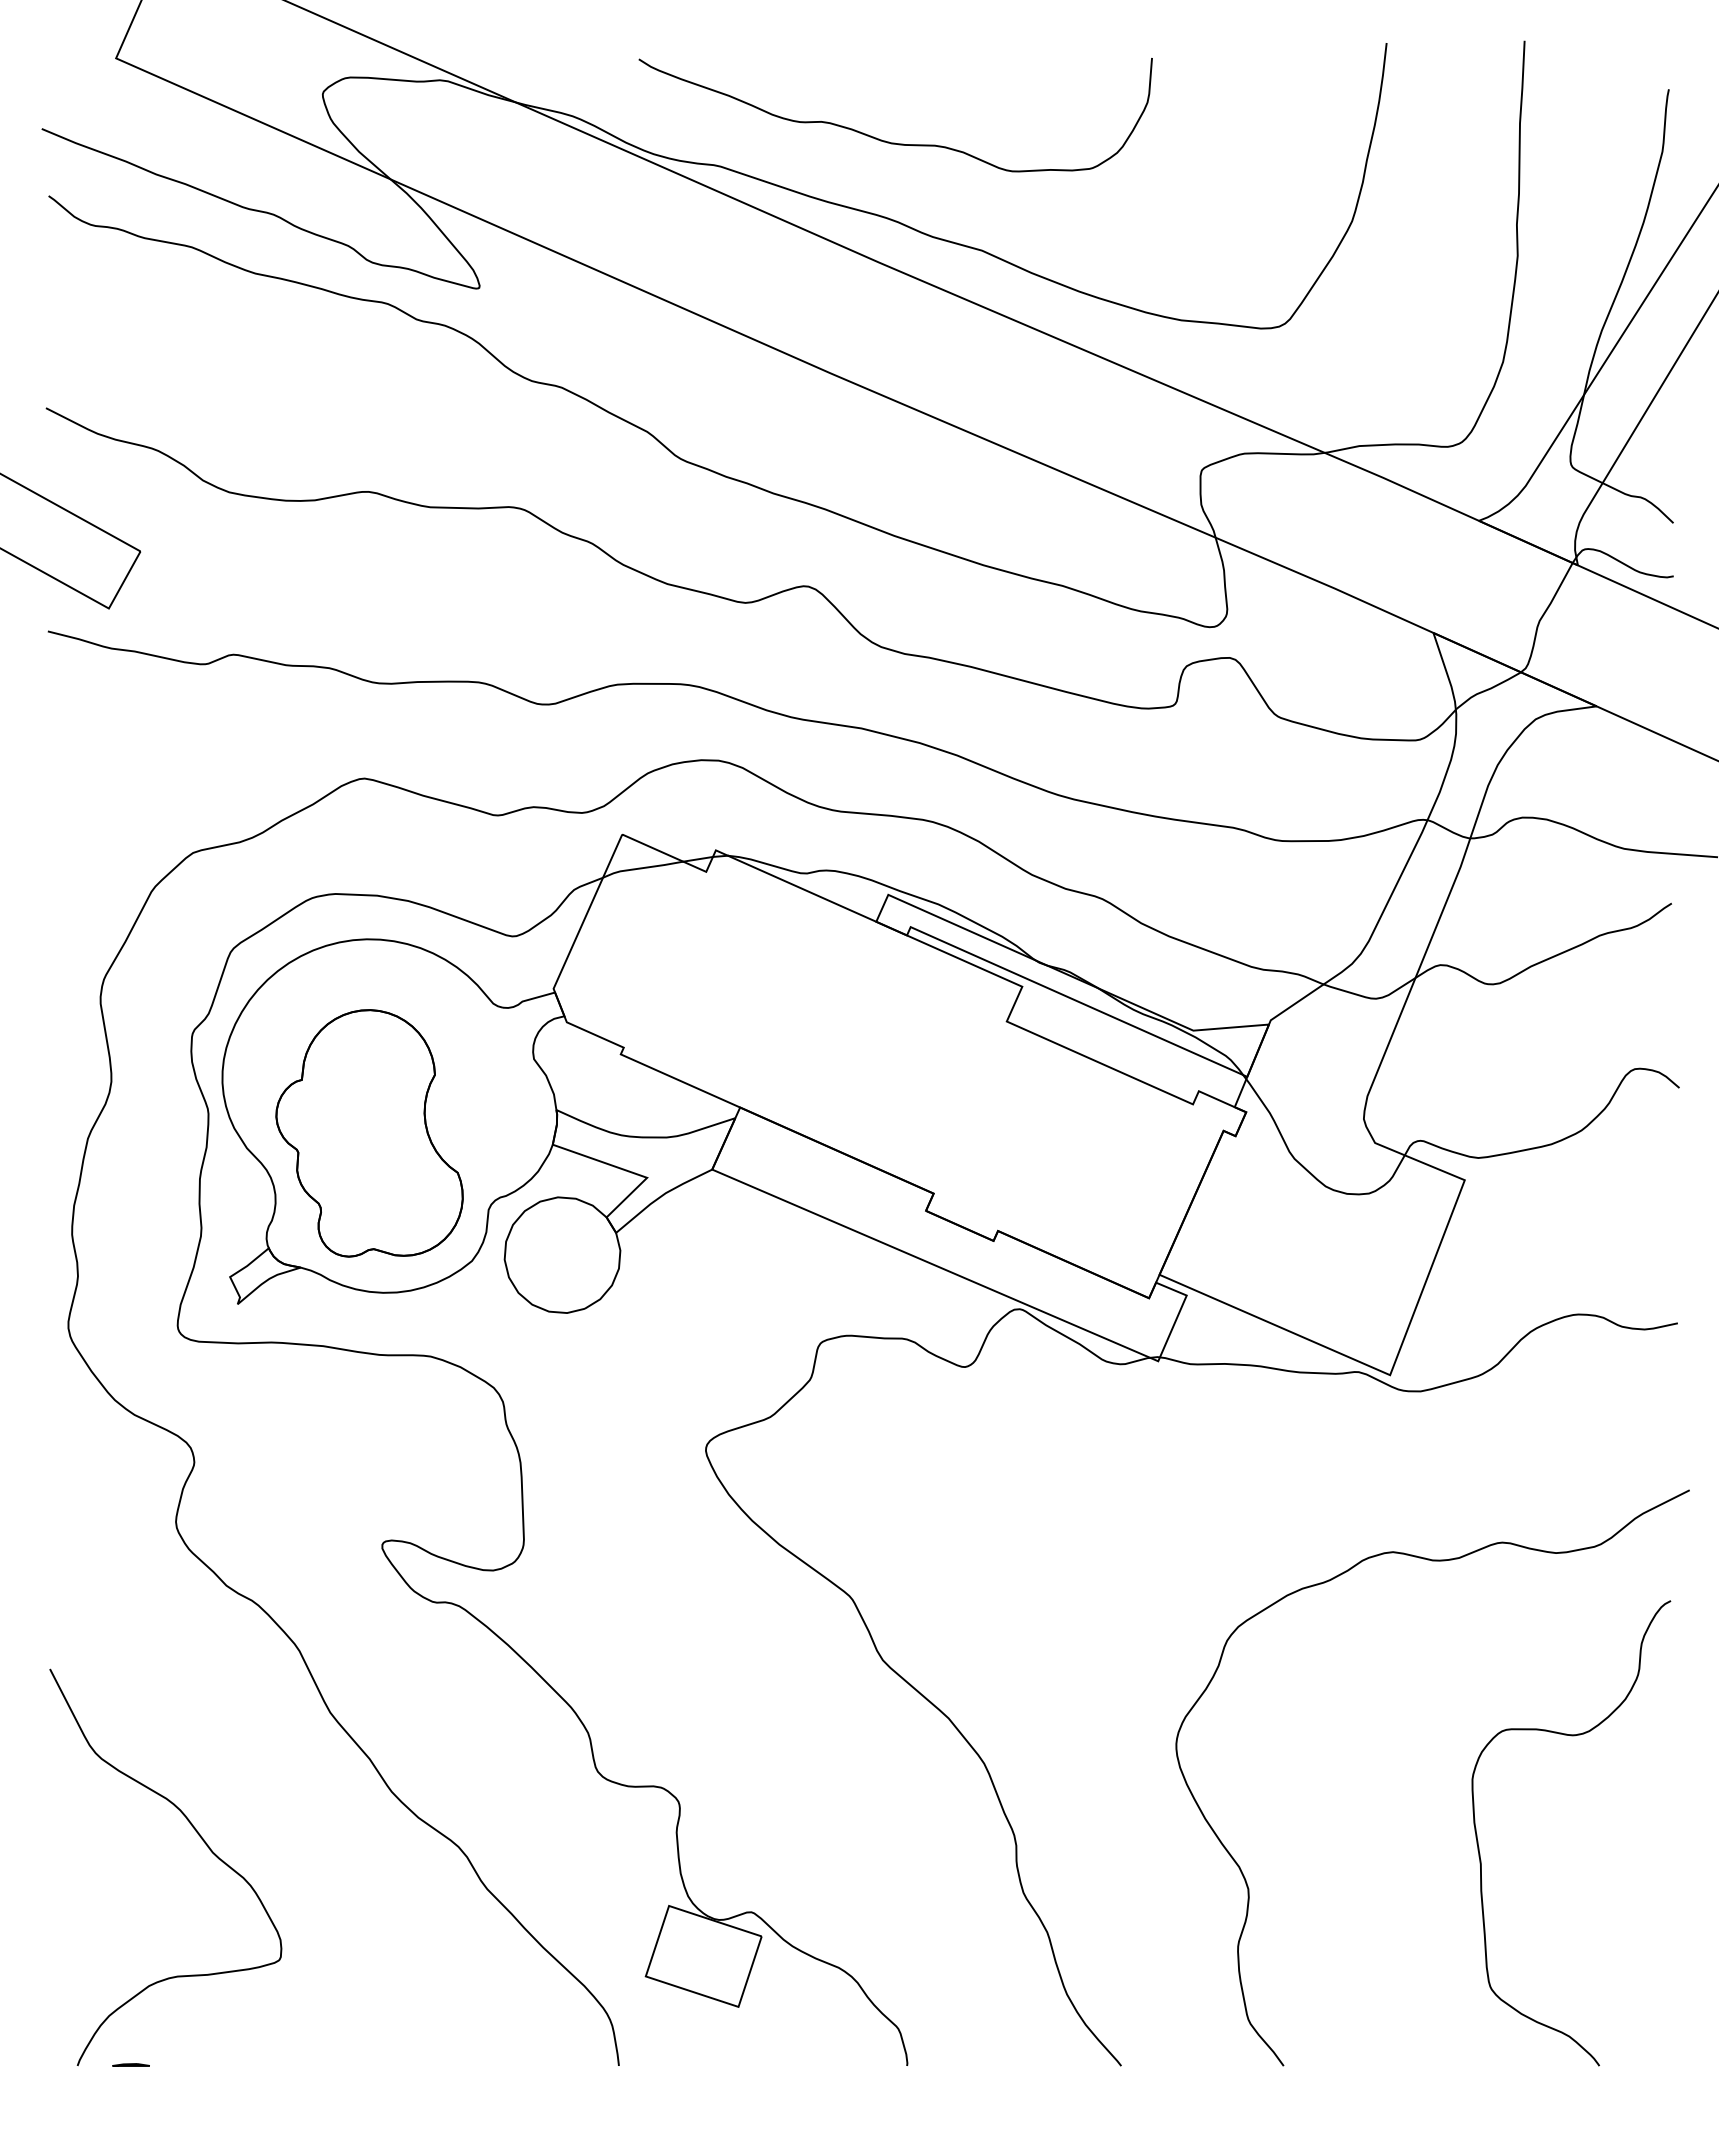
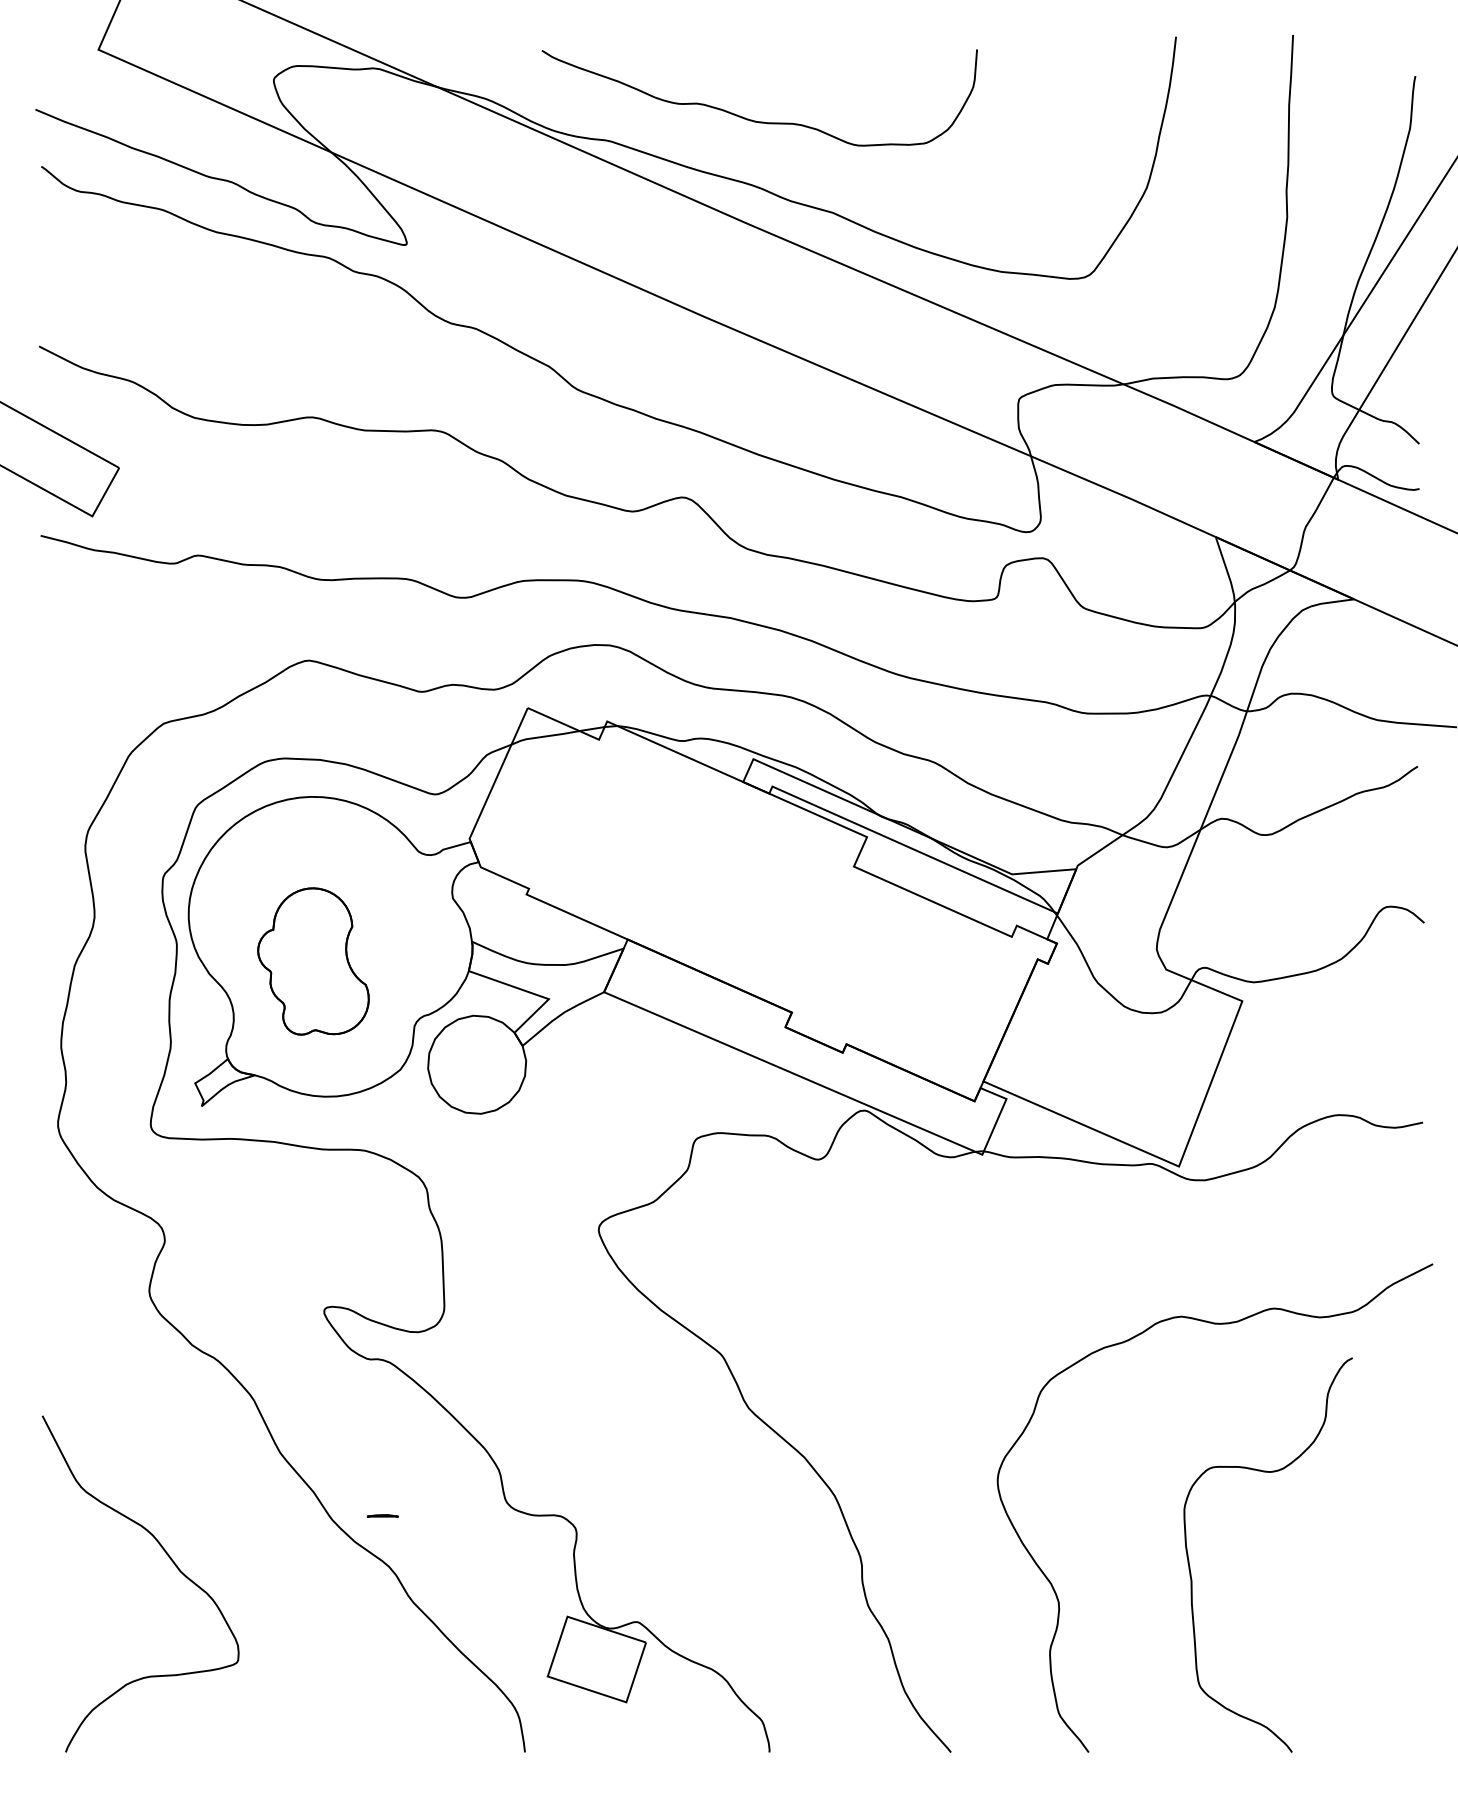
part: (369, 1133) -> (313, 961), size x0.7
curve: (1479, 1847) -> (1190, 1567), moved
line: (130, 2064) -> (382, 1515), moved

